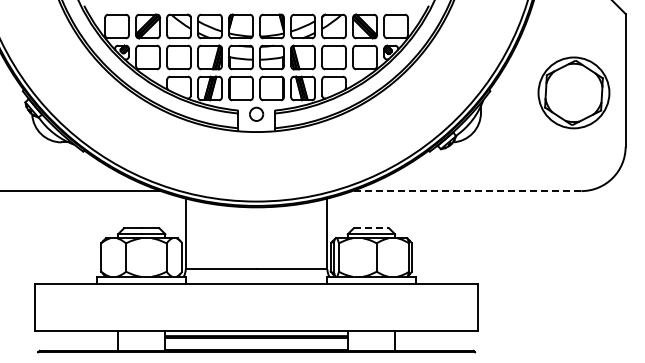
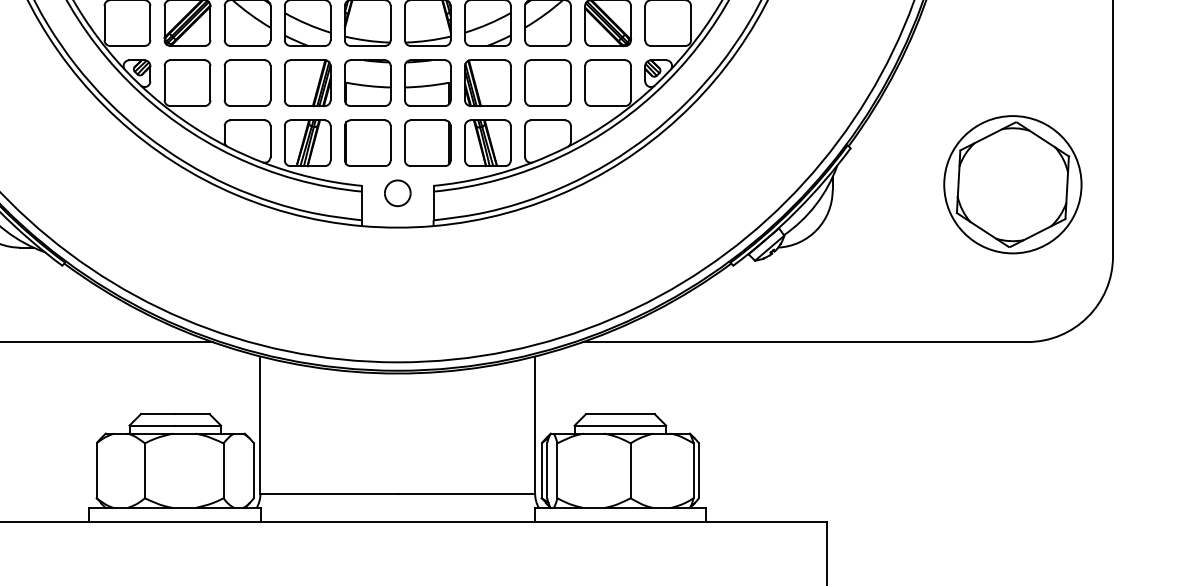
part: (573, 92) -> (1011, 183), moved
line: (466, 191) -> (804, 342), dashed -> solid
line: (371, 228) -> (620, 414), dashed -> solid

